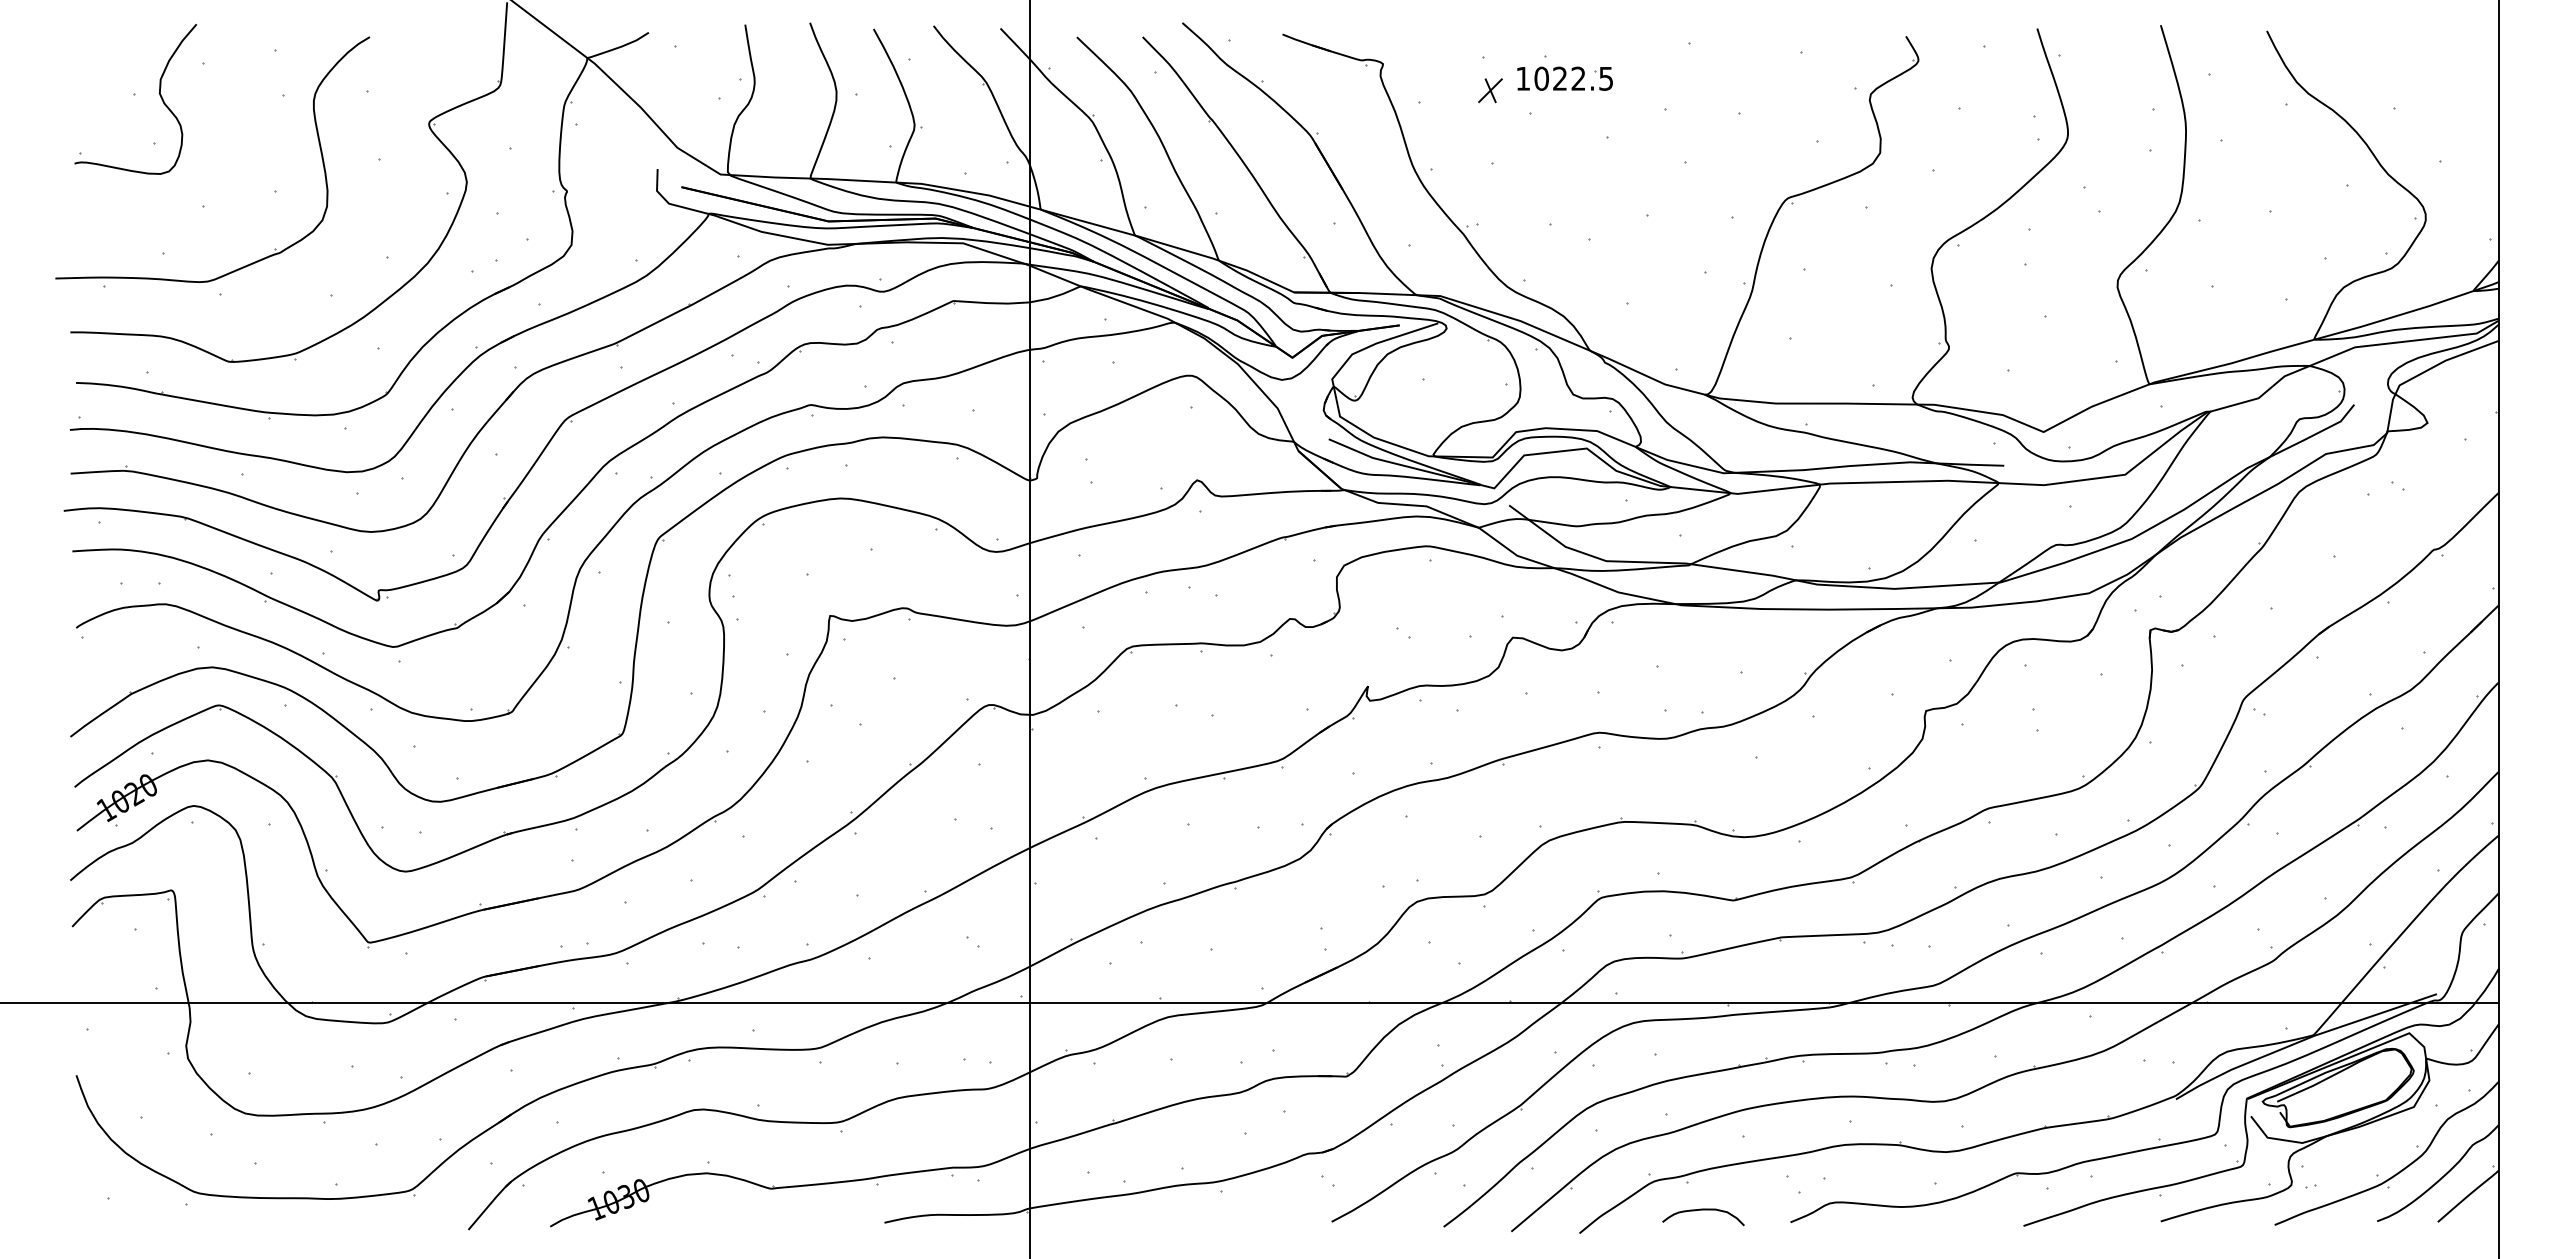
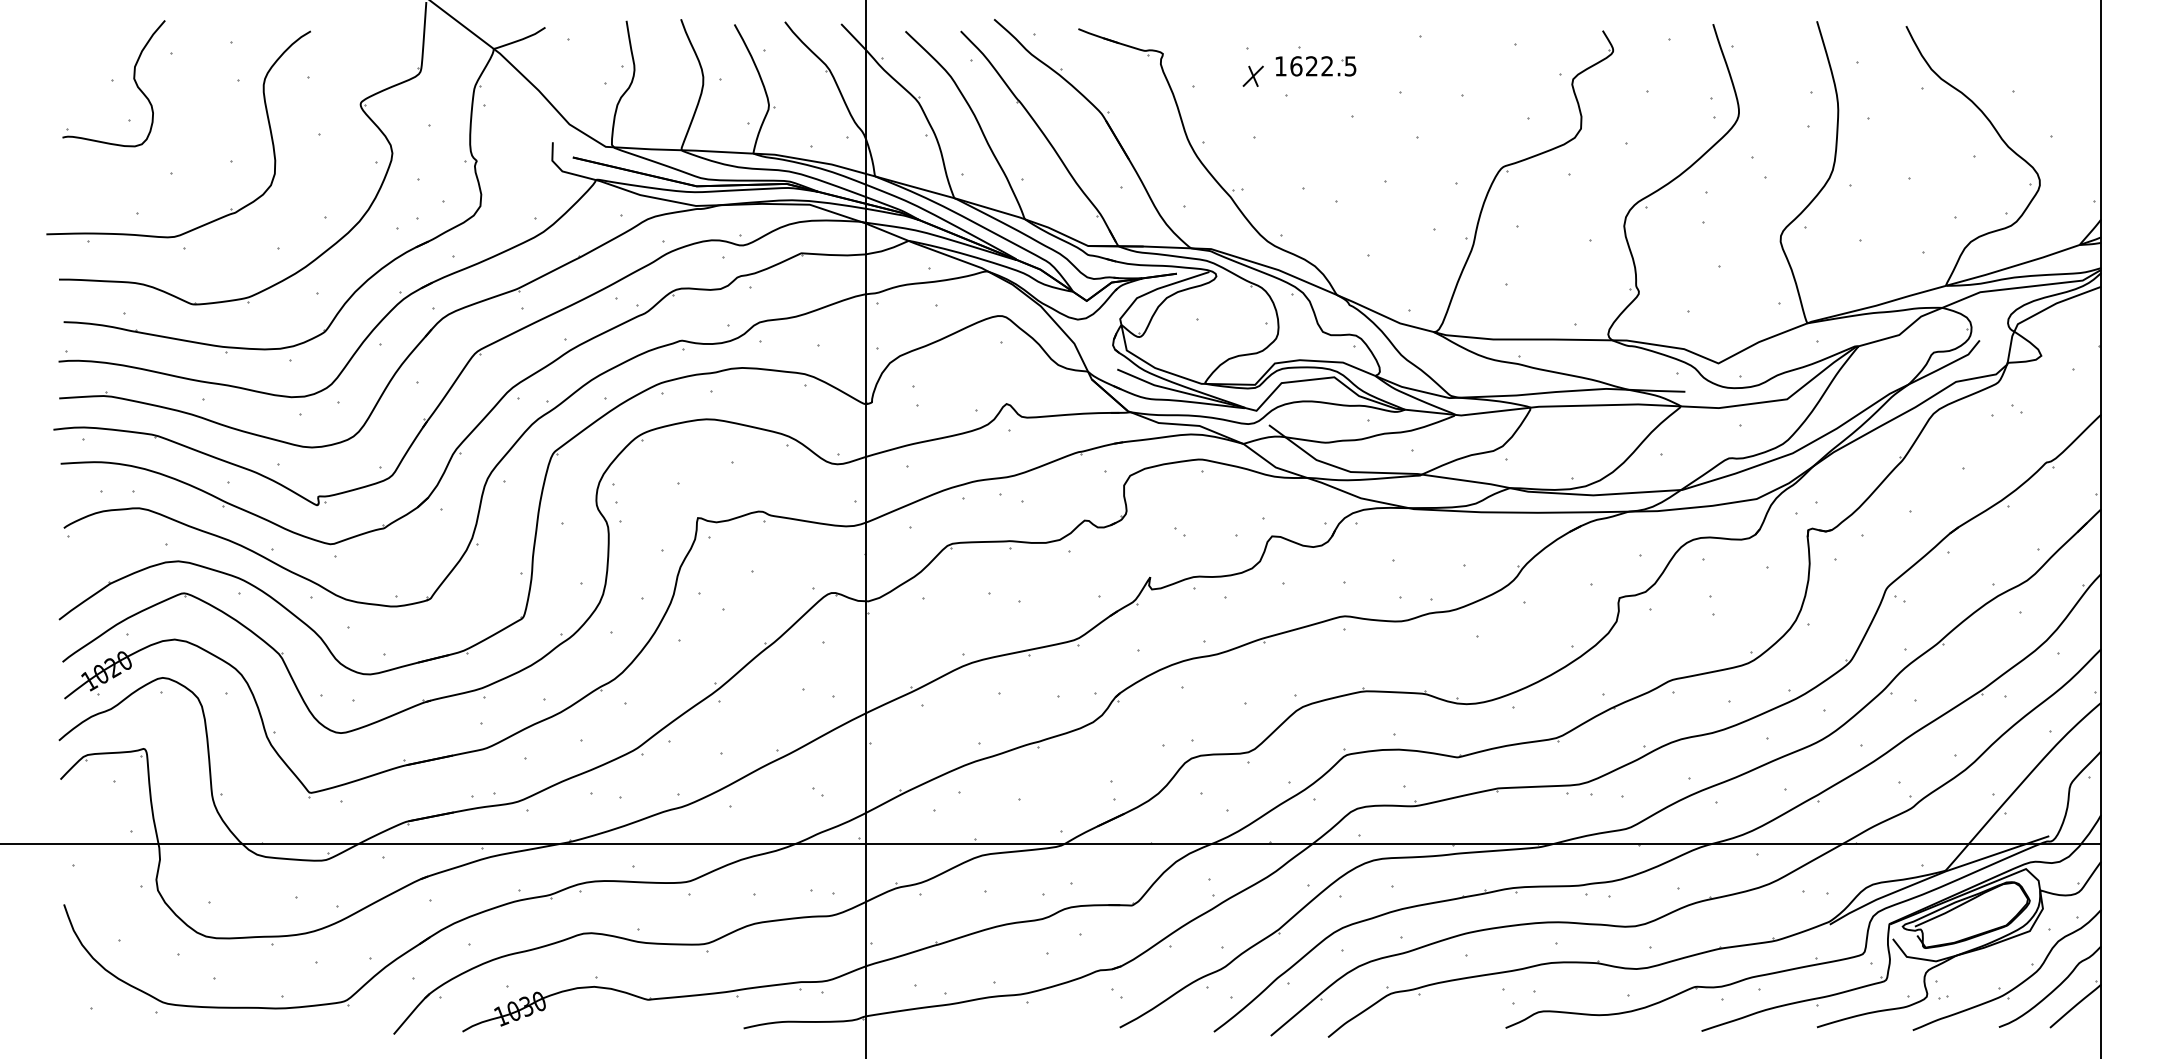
text: (1541, 78) -> (1296, 66), 1022.5 -> 1622.5
curve: (1703, 1210) -> (1432, 1018), removed

